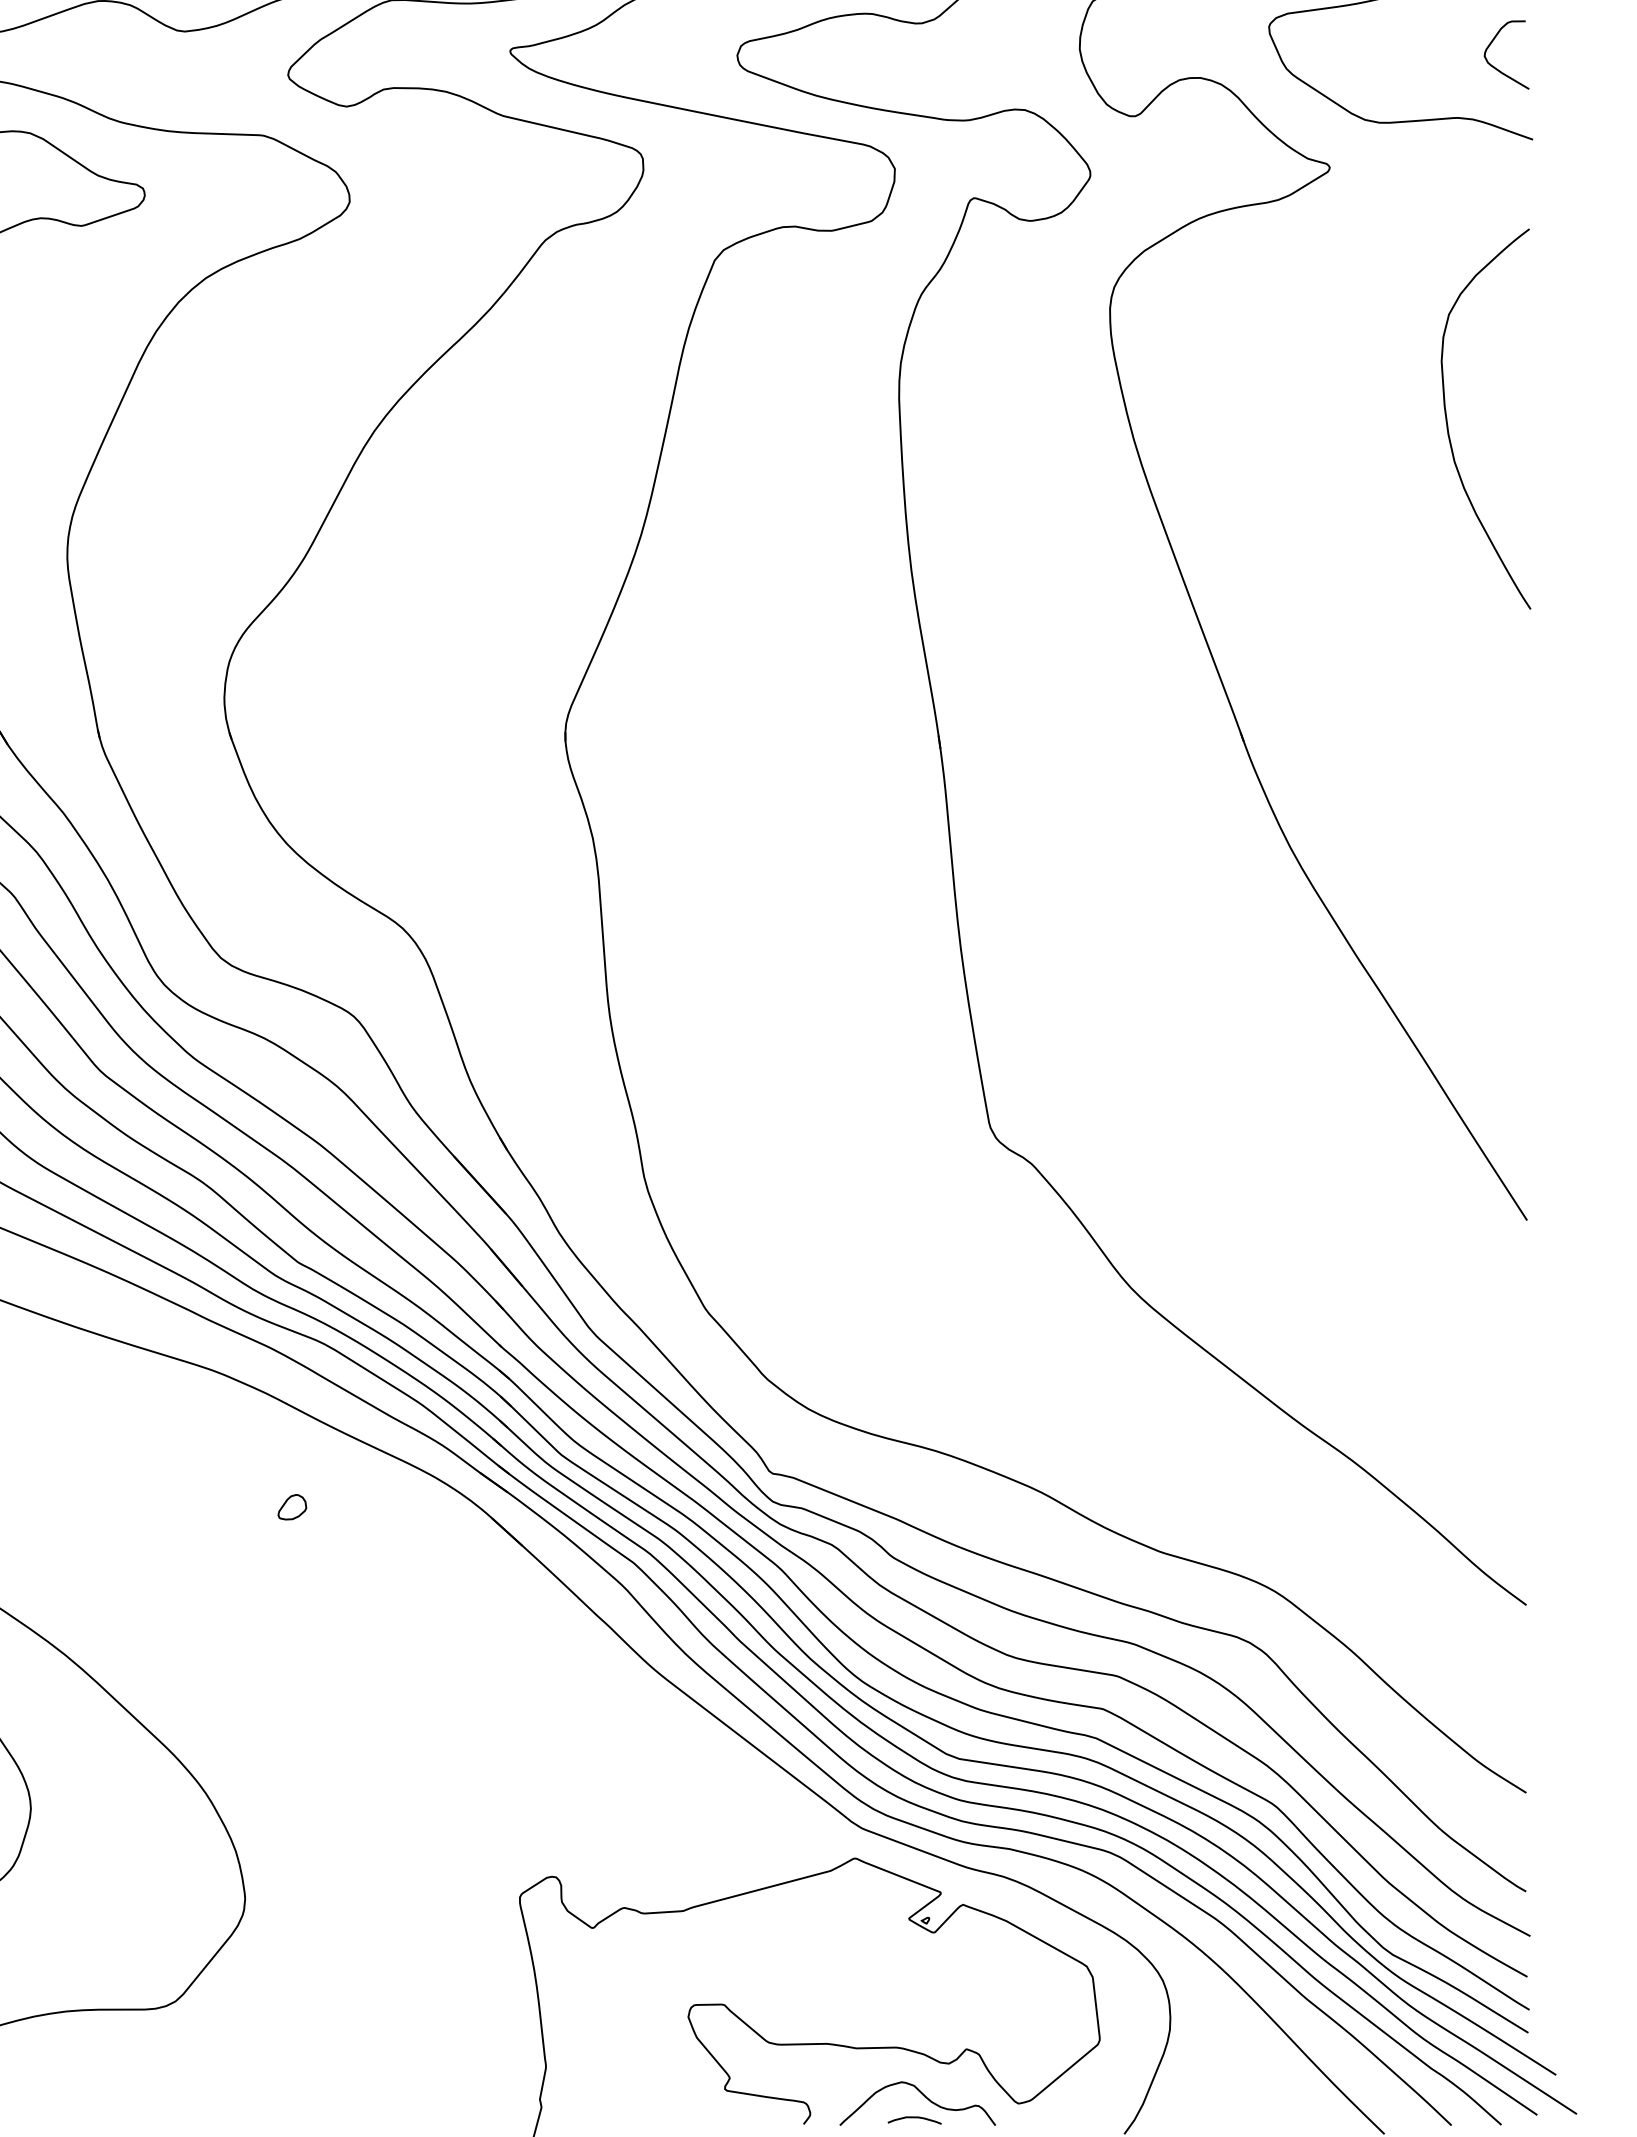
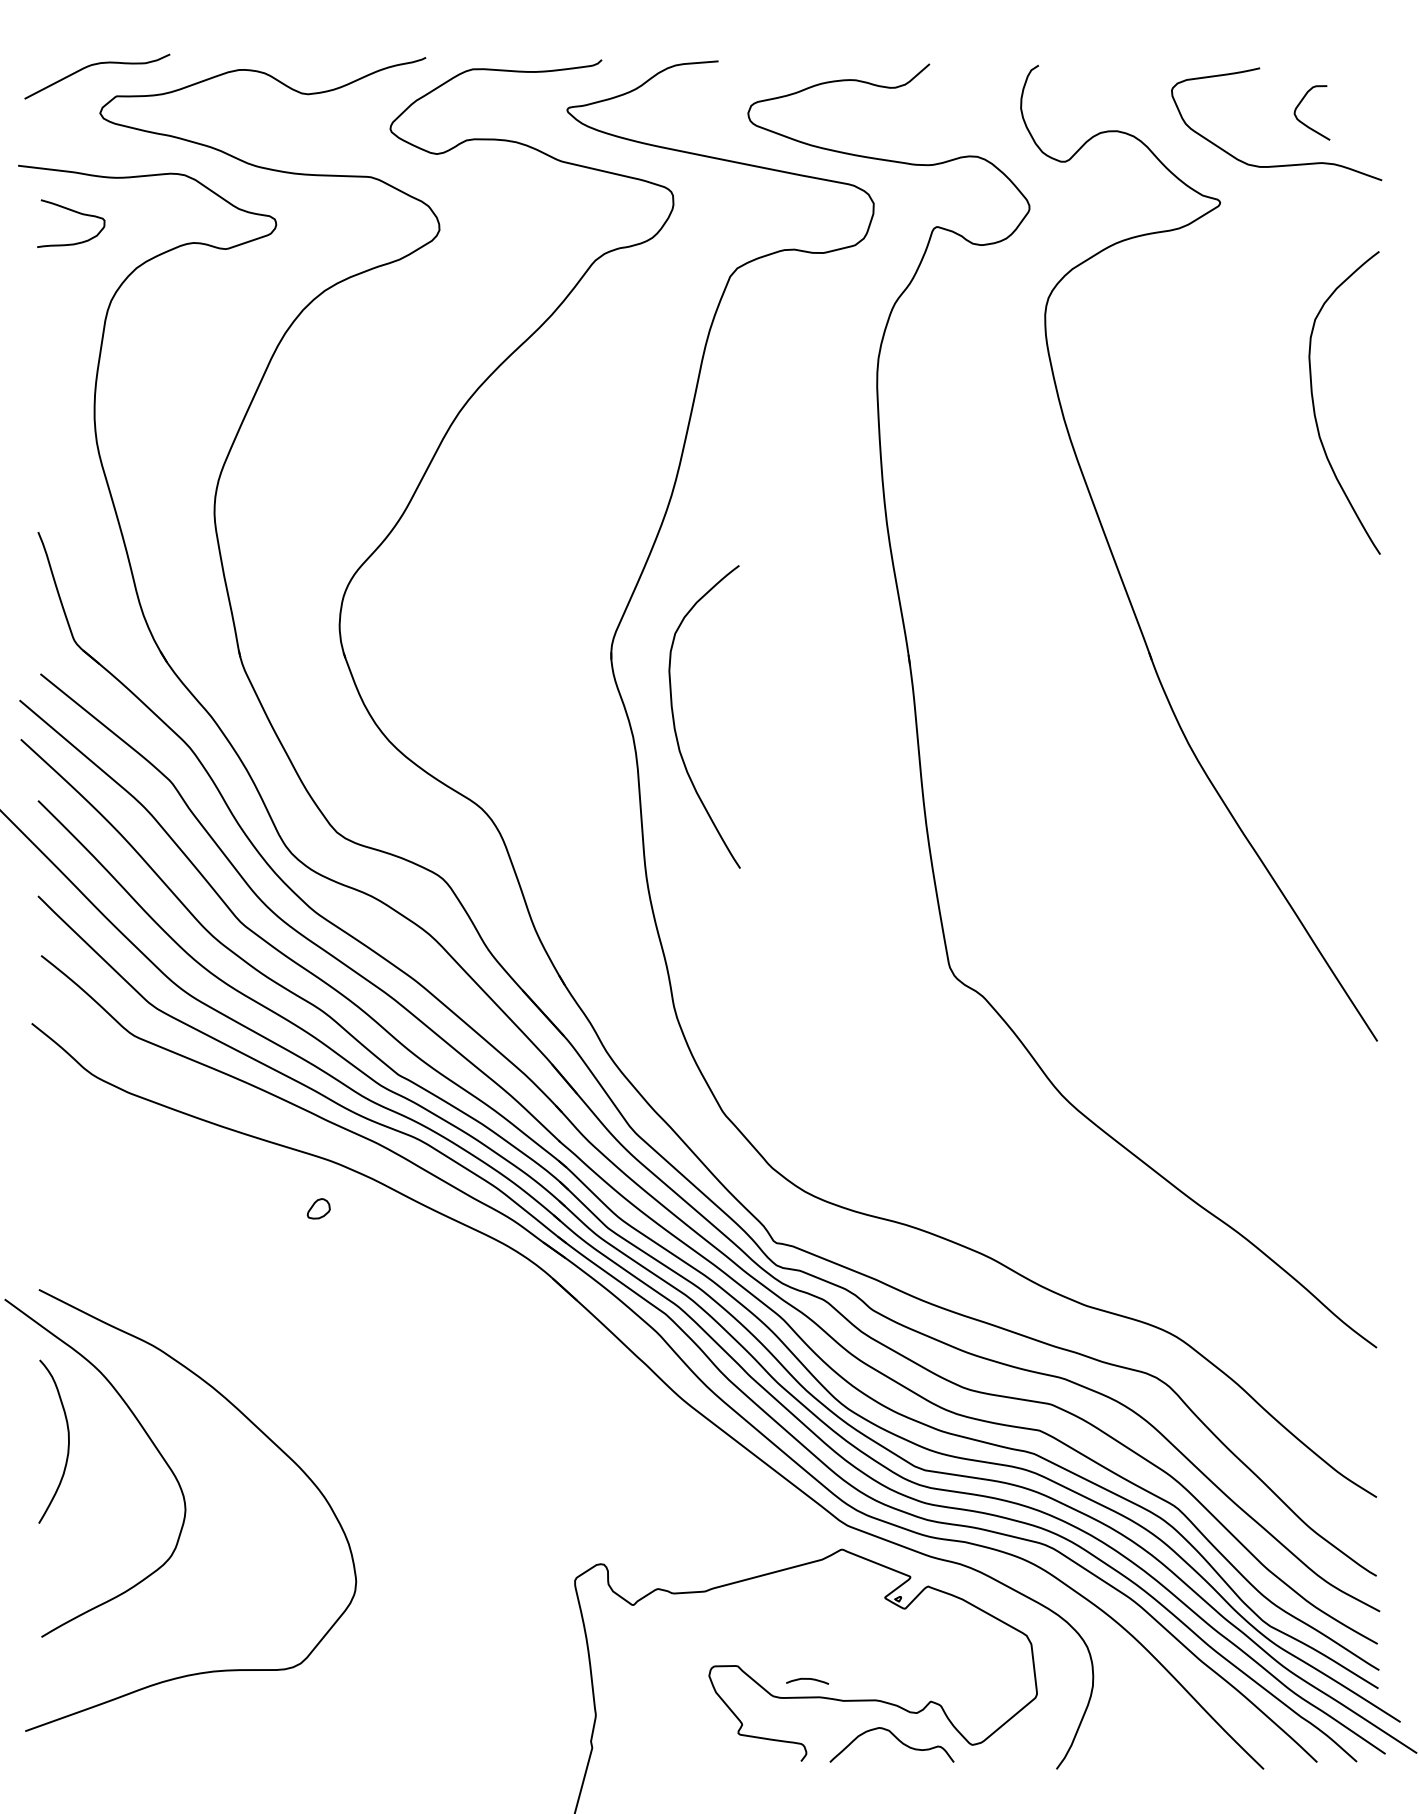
curve: (1495, 66) -> (1303, 122), moved
curve: (644, 813) -> (674, 717), added
part: (291, 1506) -> (318, 1208), moved
curve: (914, 2118) -> (807, 1679), moved

